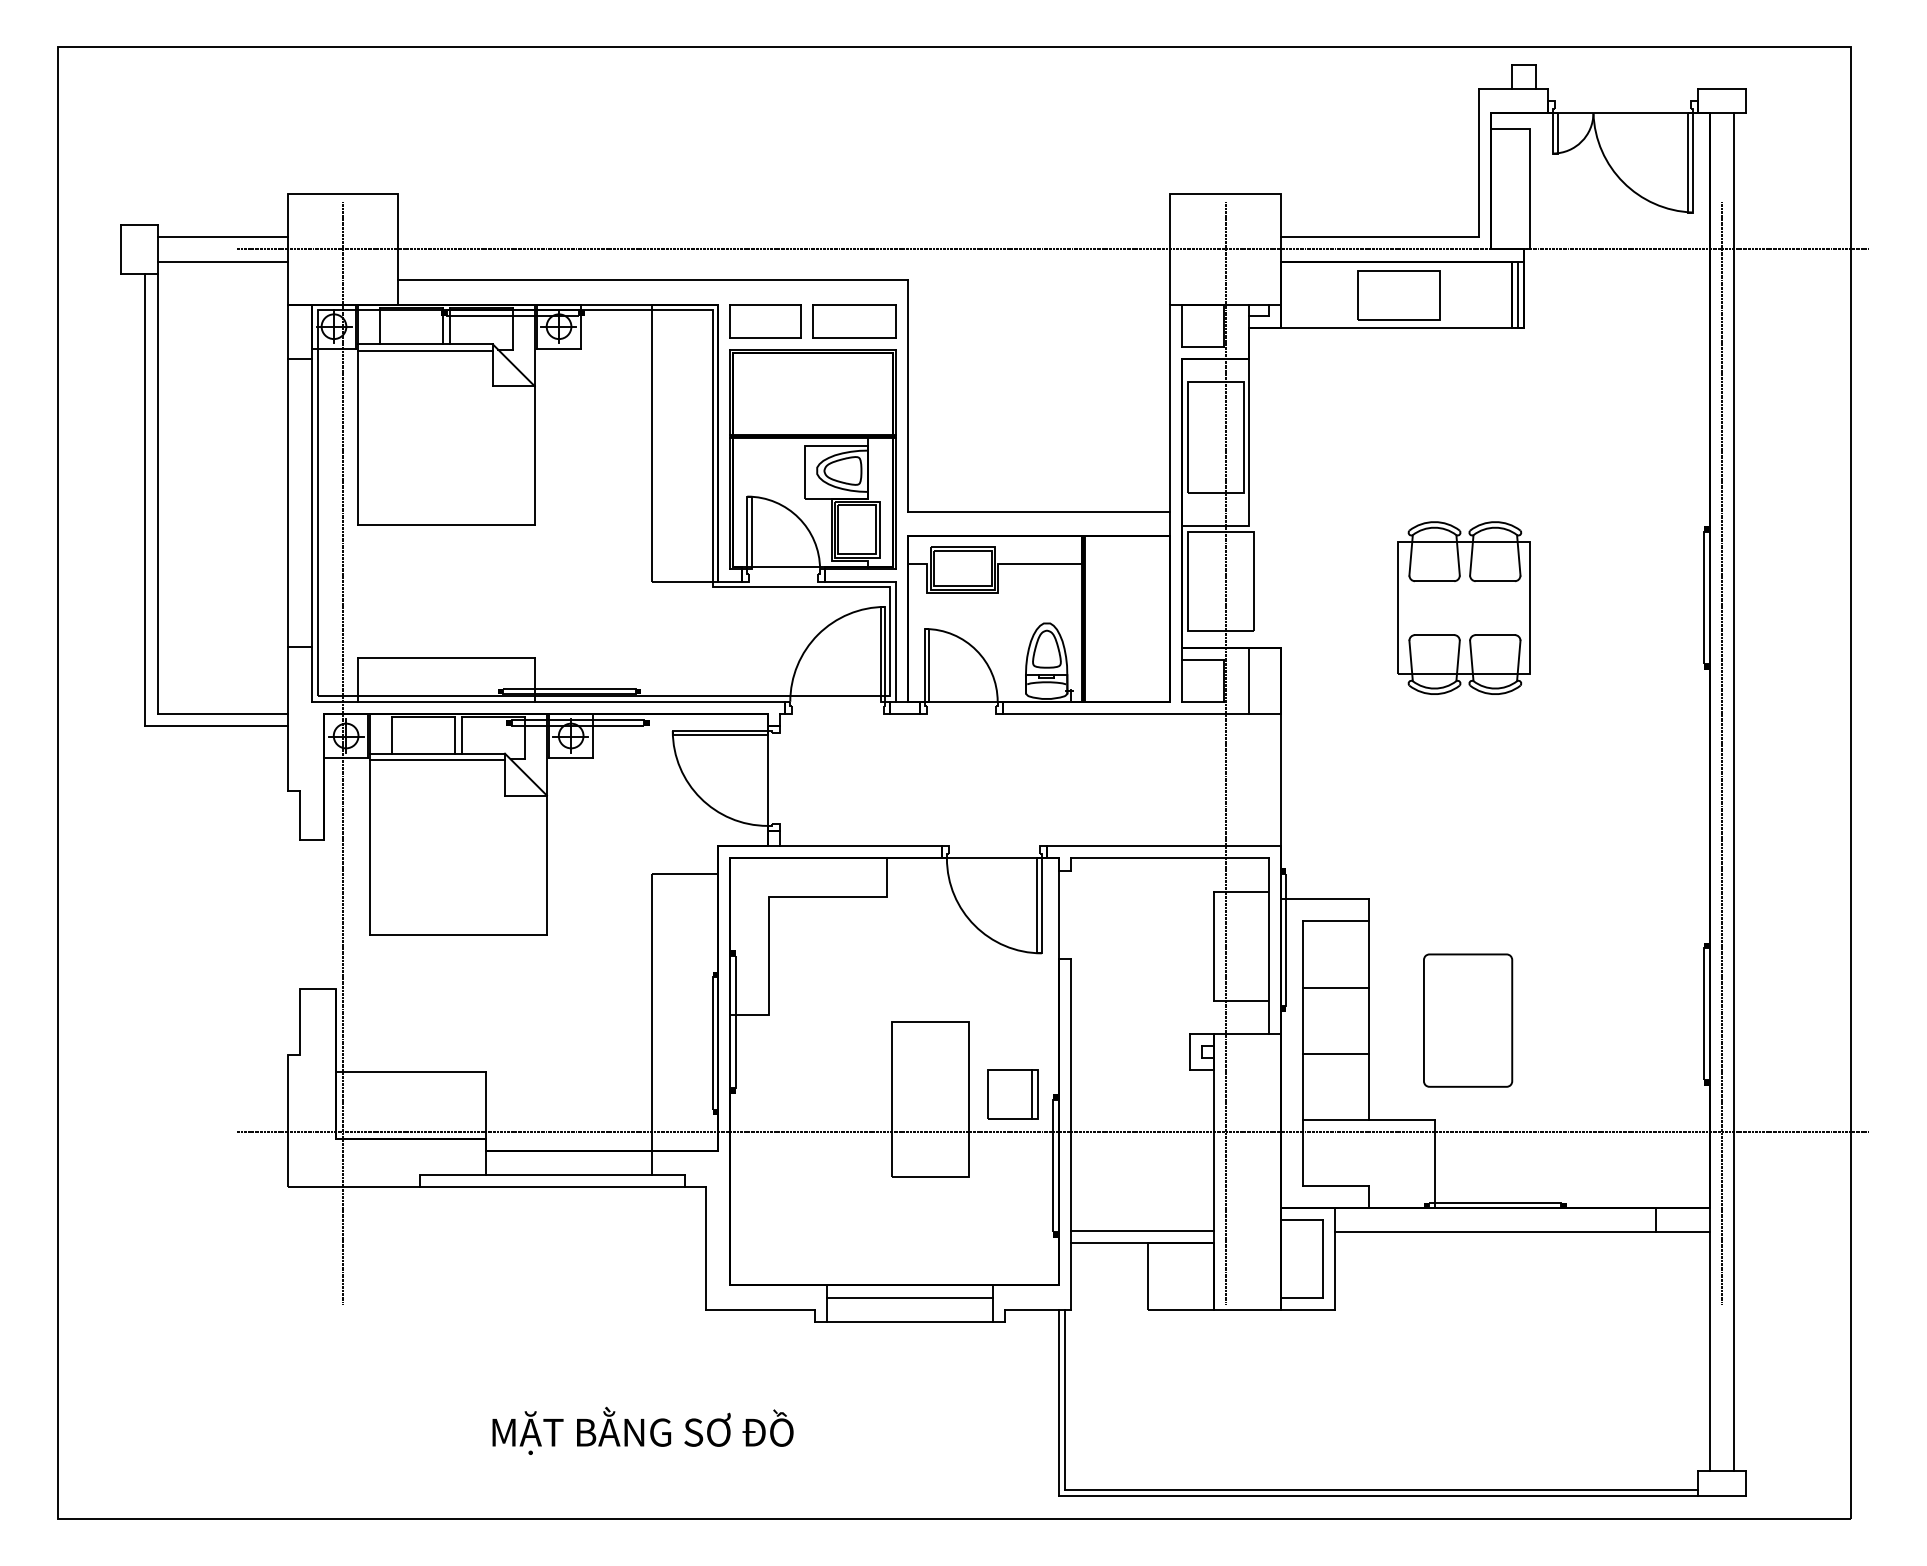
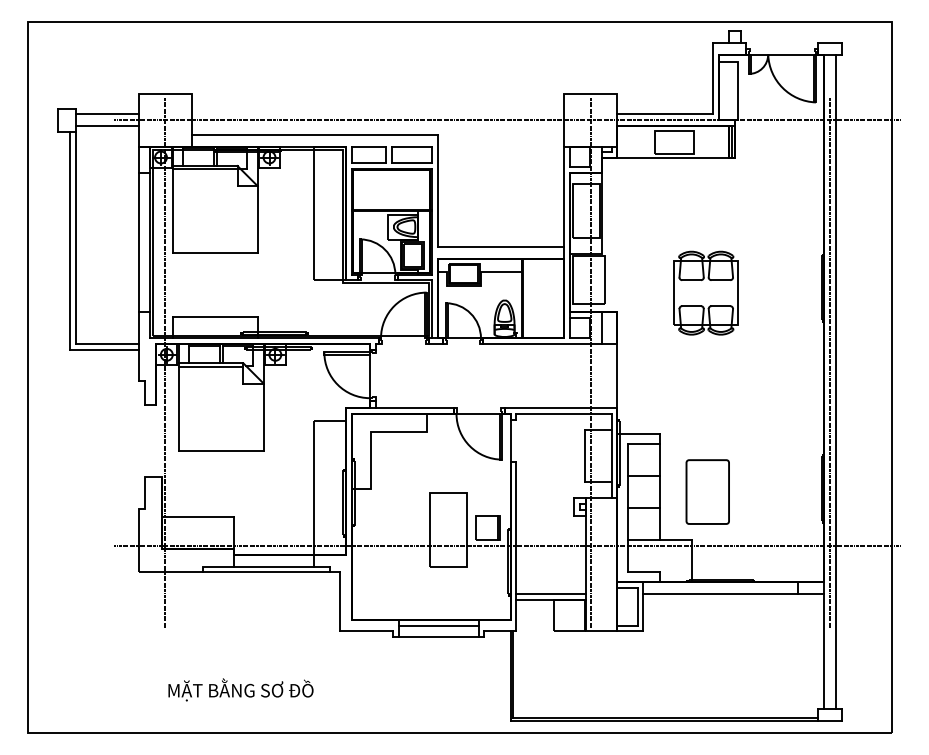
text: (642, 1430) -> (240, 689), moved

